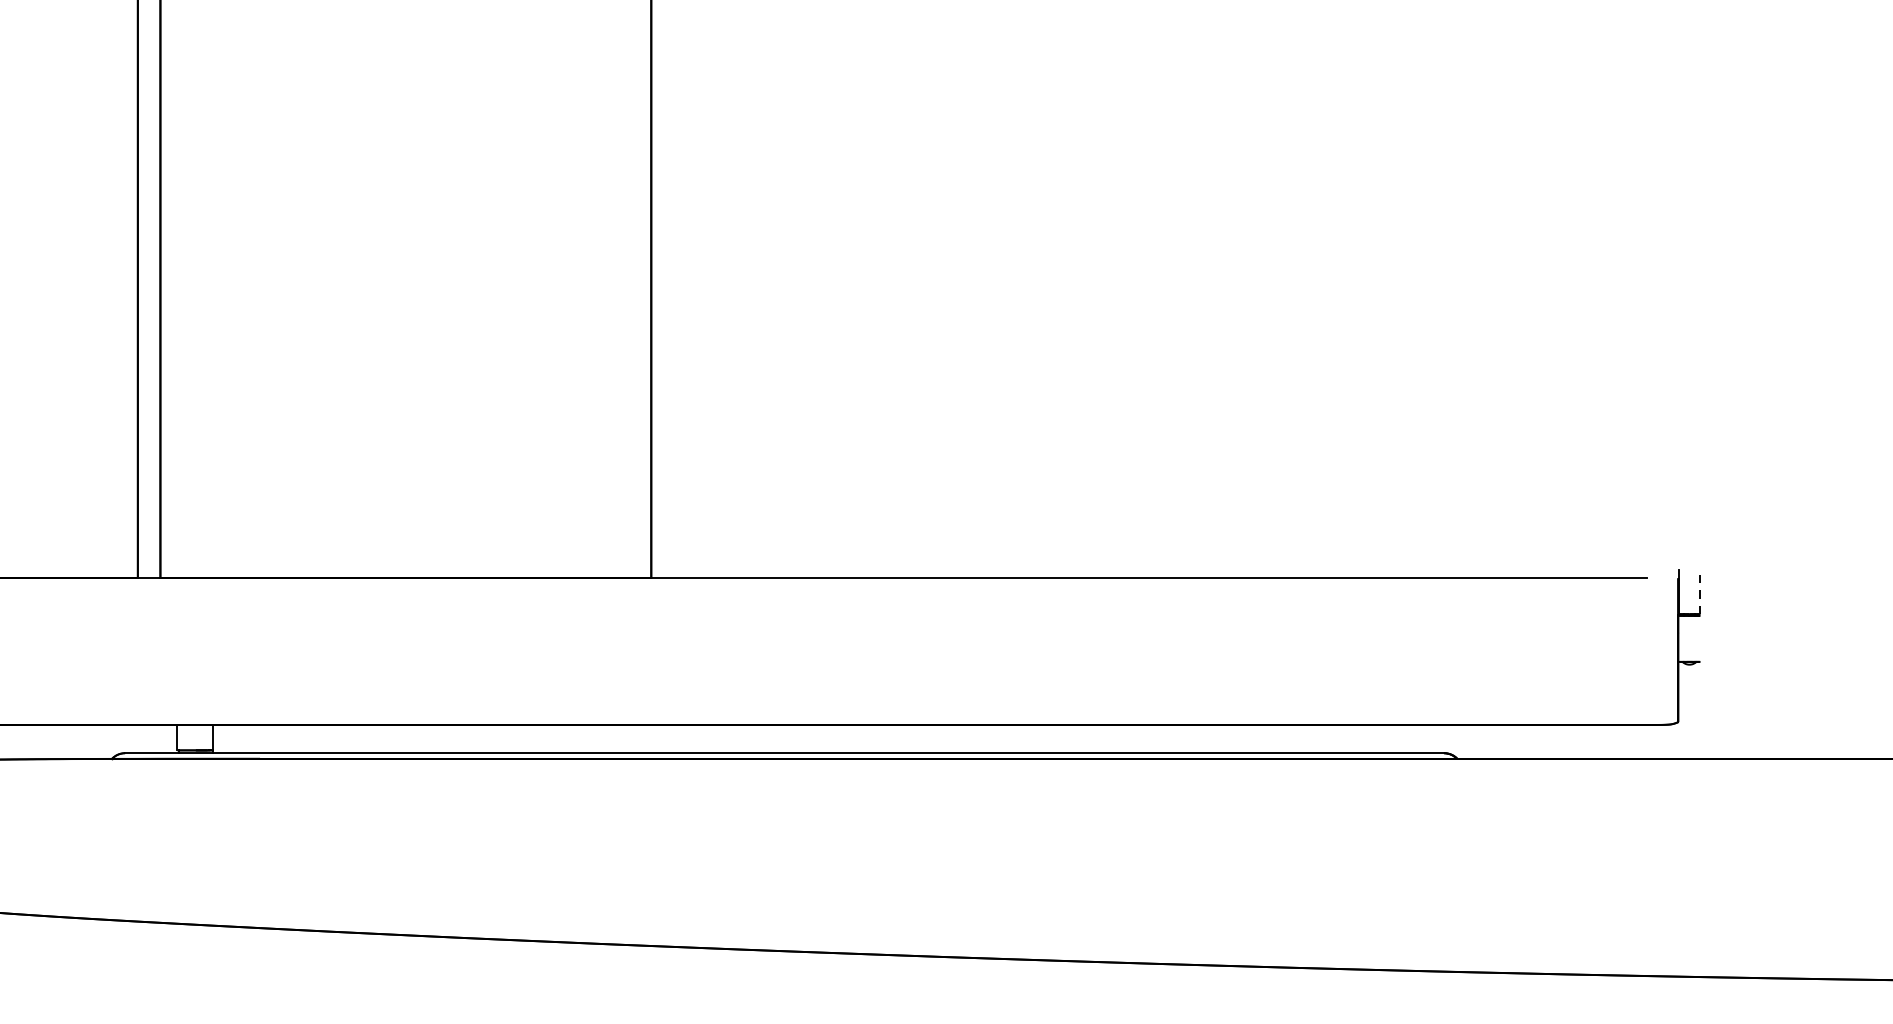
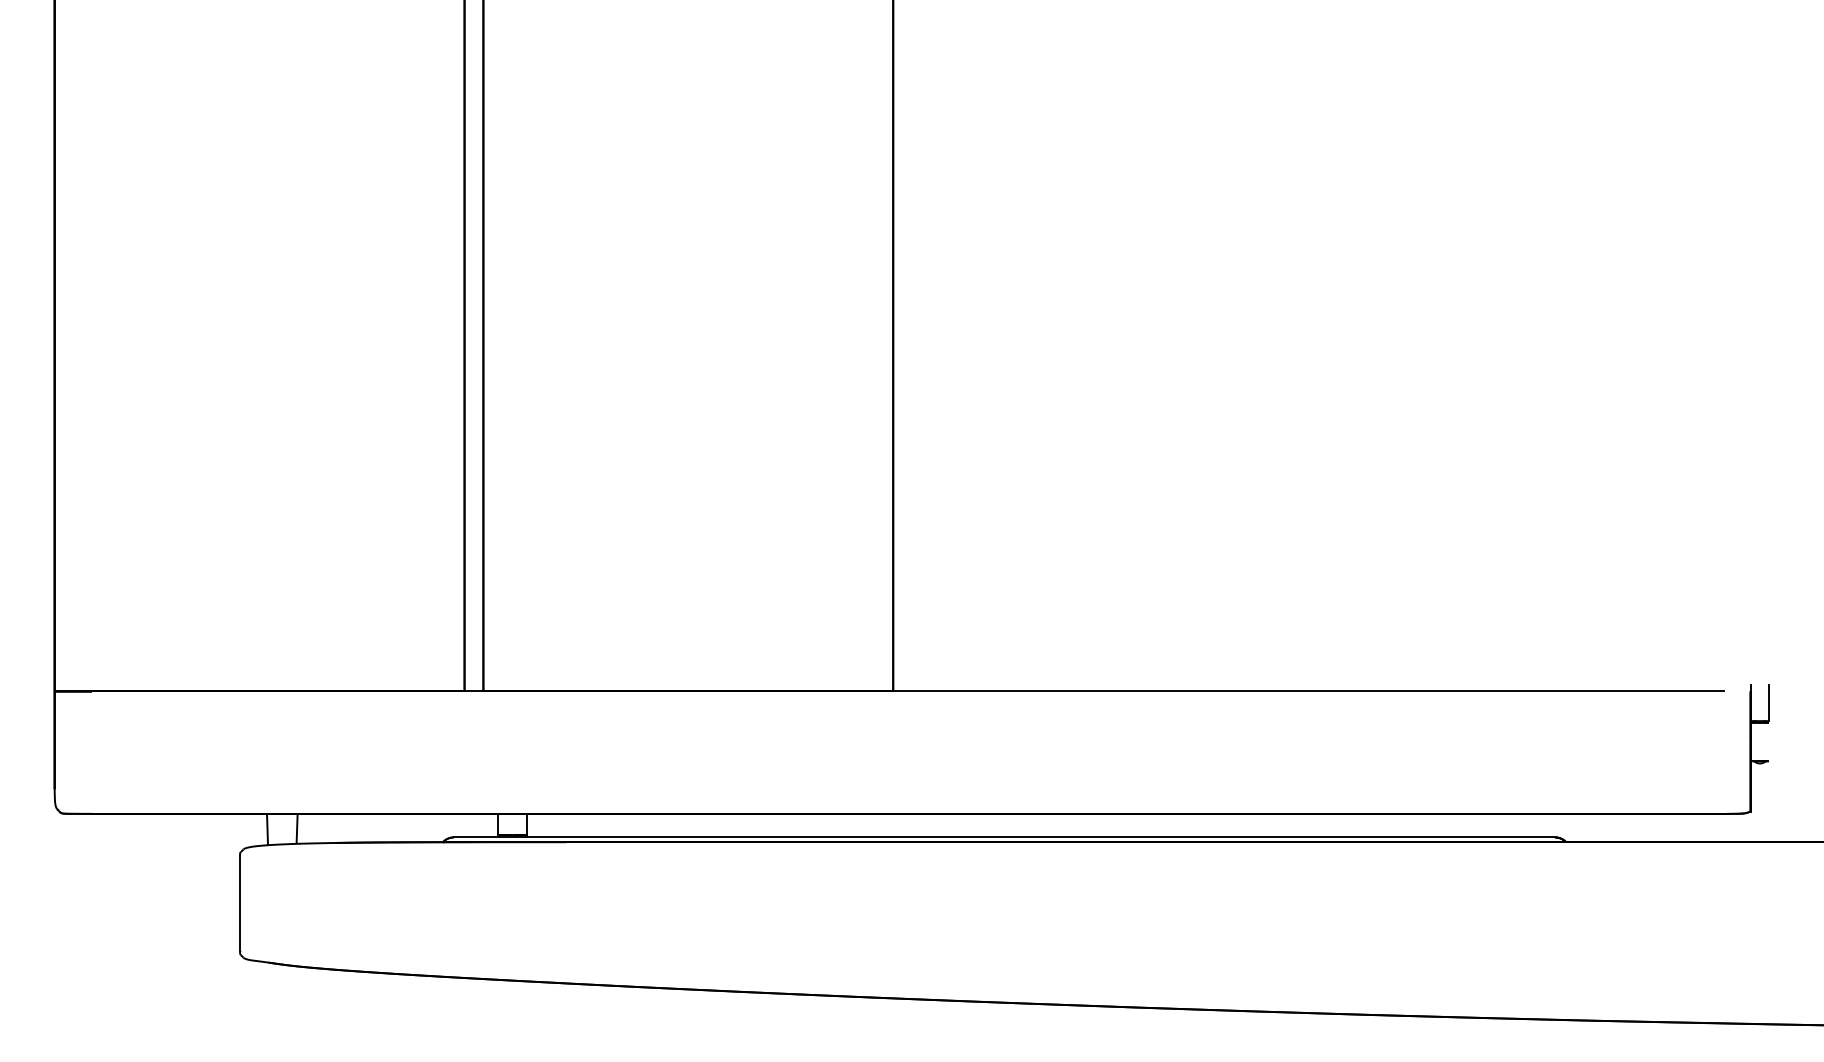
line: (1700, 591) -> (1769, 702), dashed -> solid

